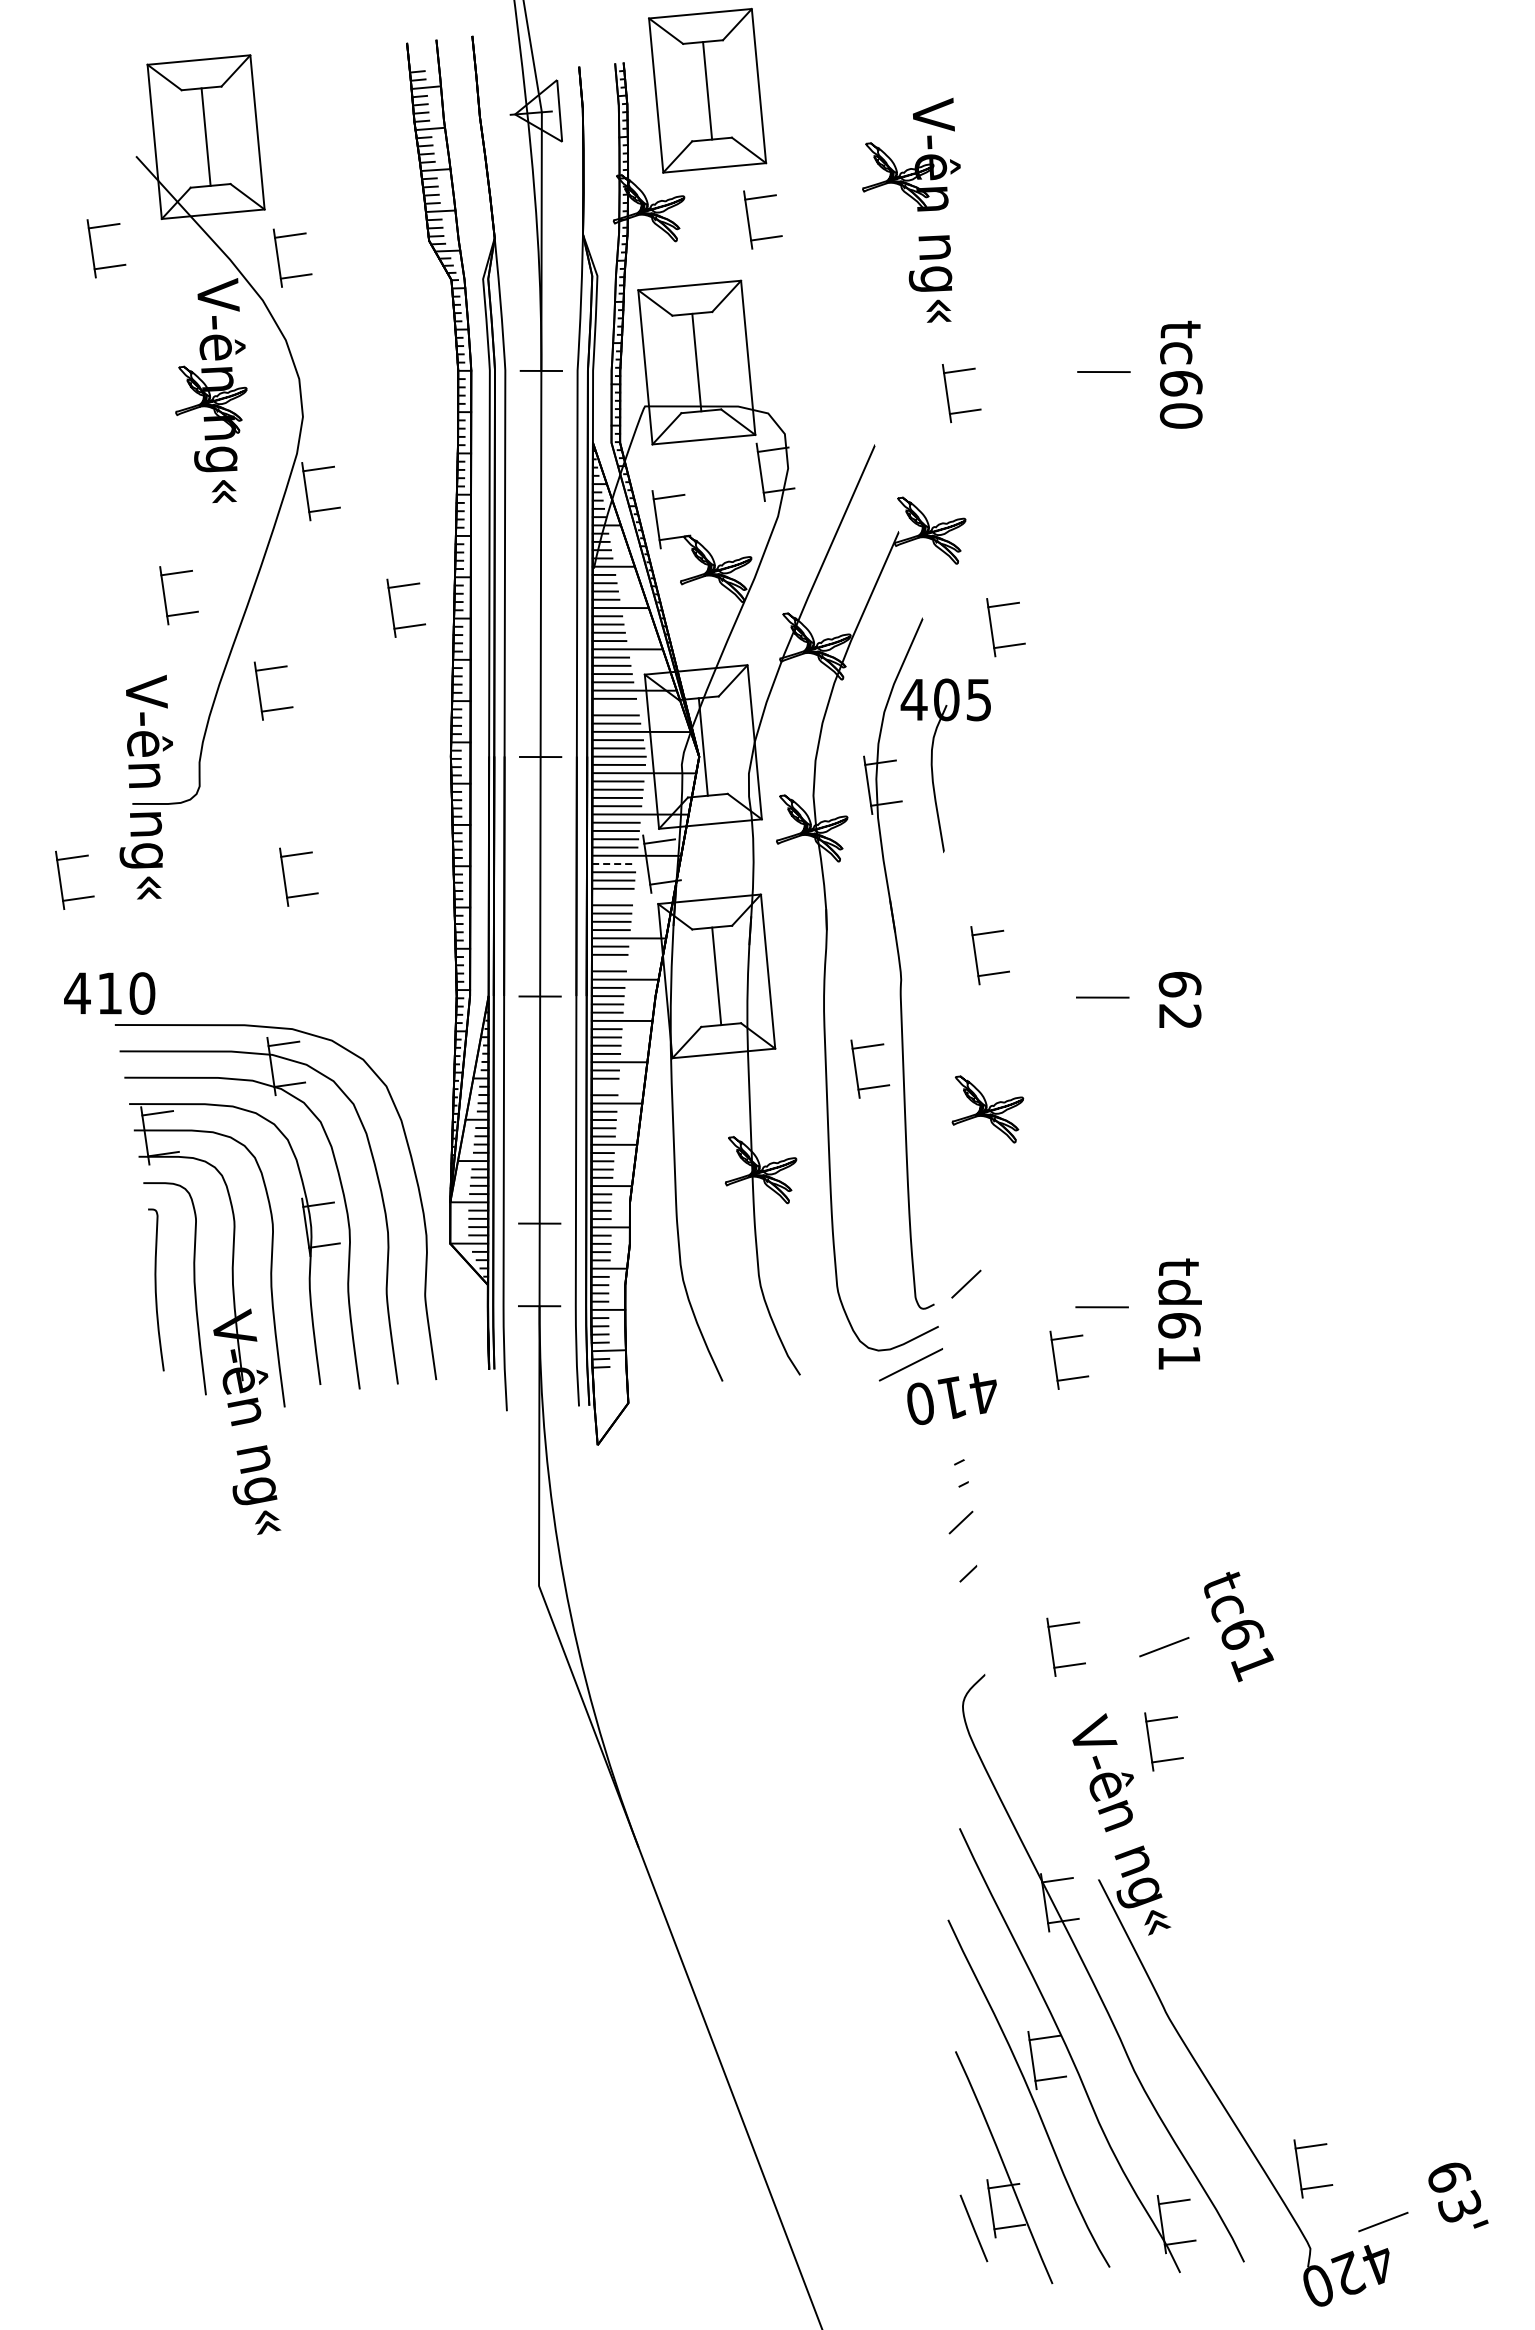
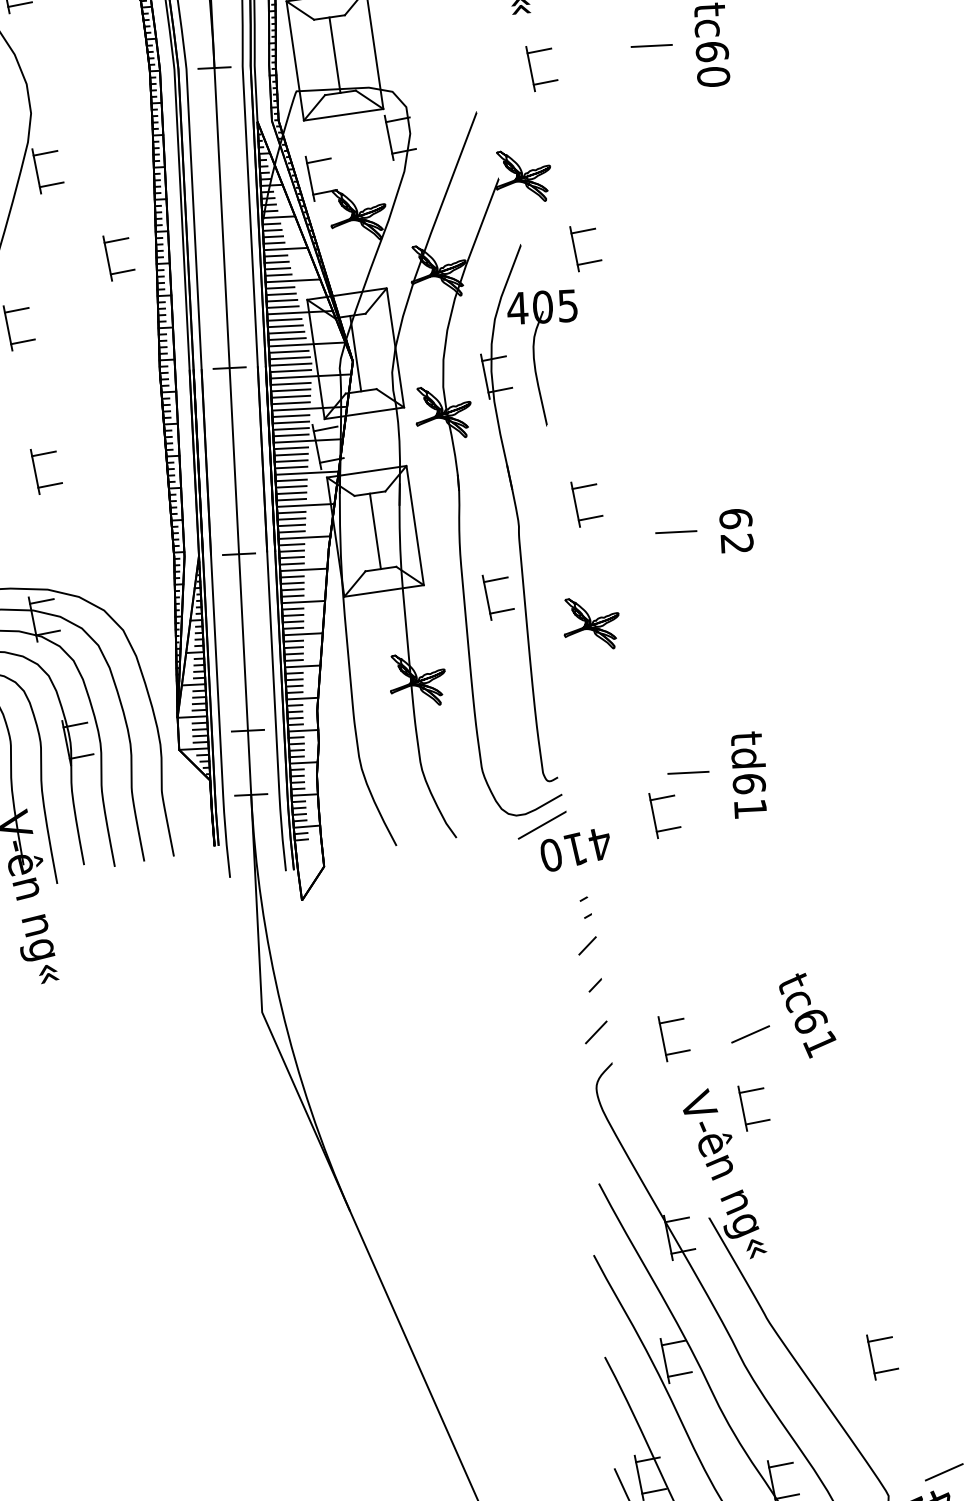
line: (614, 707) -> (285, 326), added
line: (614, 864) -> (291, 448), dashed -> solid
line: (632, 897) -> (306, 473), added
line: (608, 963) -> (290, 525), added
line: (604, 1086) -> (292, 621), added
line: (966, 1283) -> (596, 1031), moved
part: (1300, 2173) -> (873, 1361), moved

